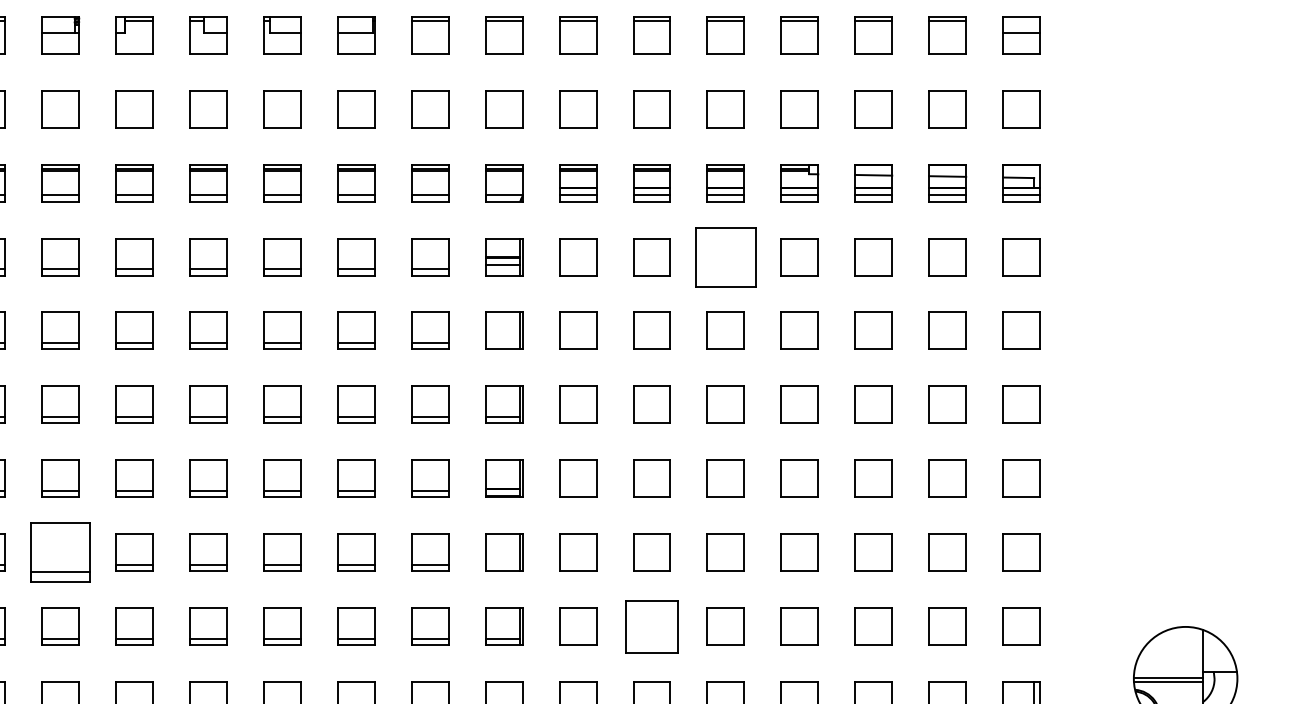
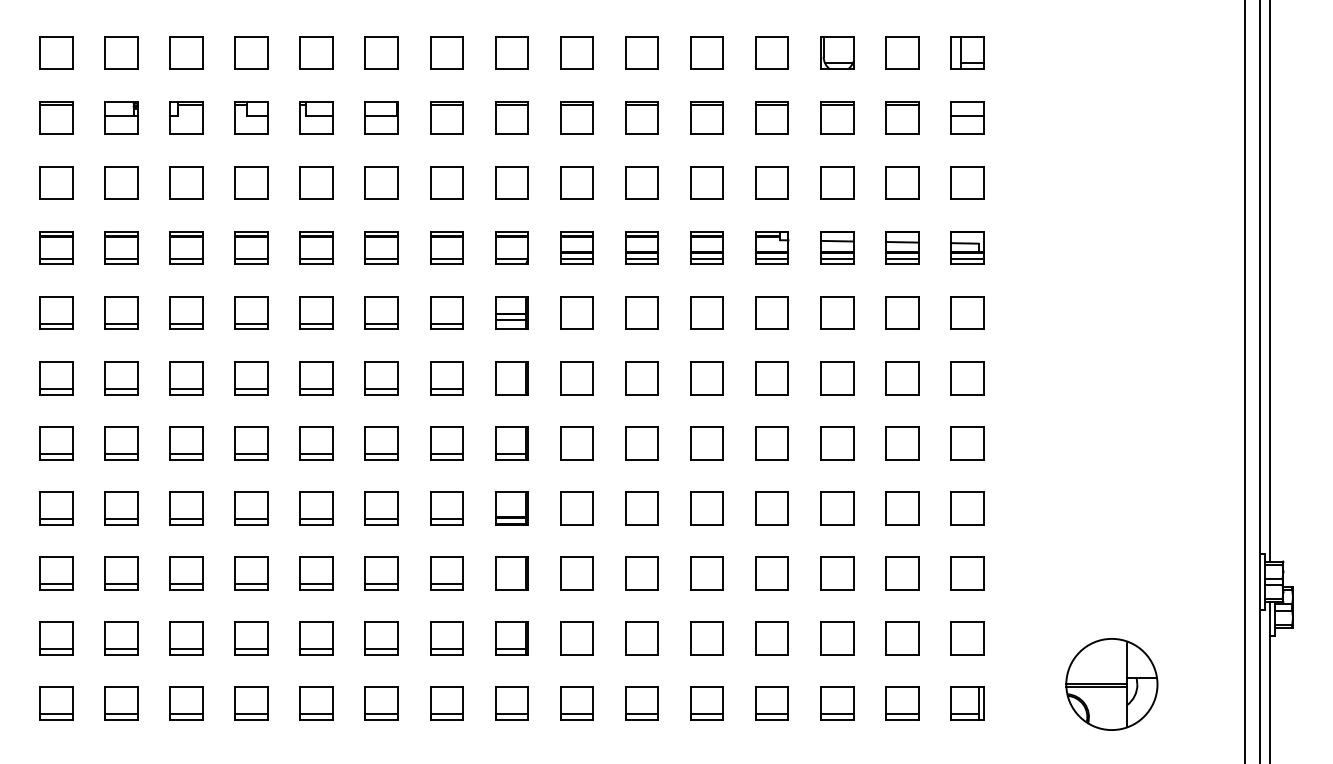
part: (725, 256) -> (706, 312), size x0.62
part: (60, 552) -> (121, 573), size x0.62
part: (651, 626) -> (641, 638), size x0.71

